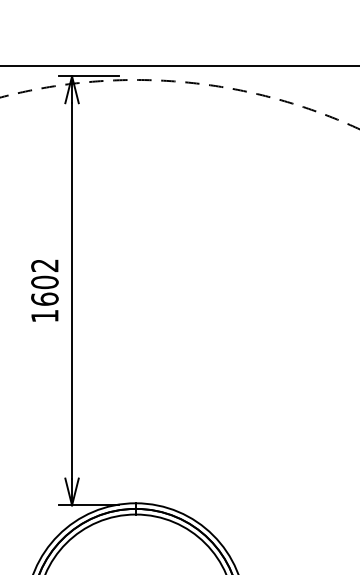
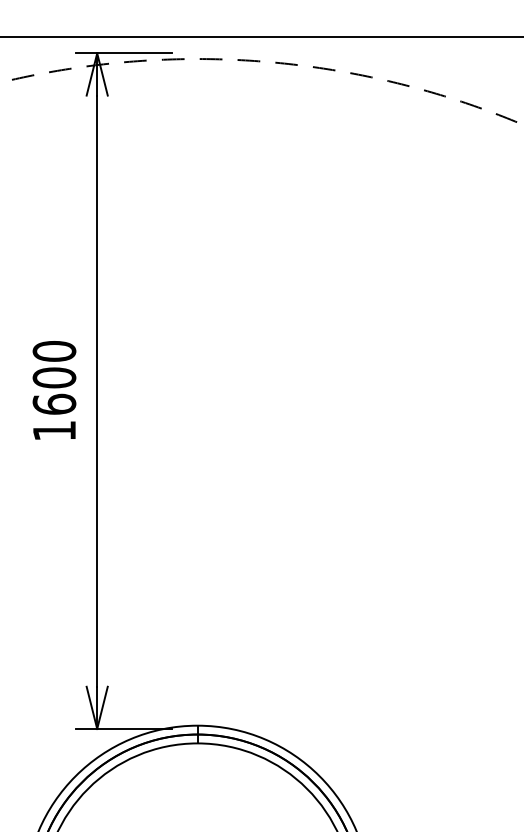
text: (44, 265) -> (53, 351), 1602 -> 1600

